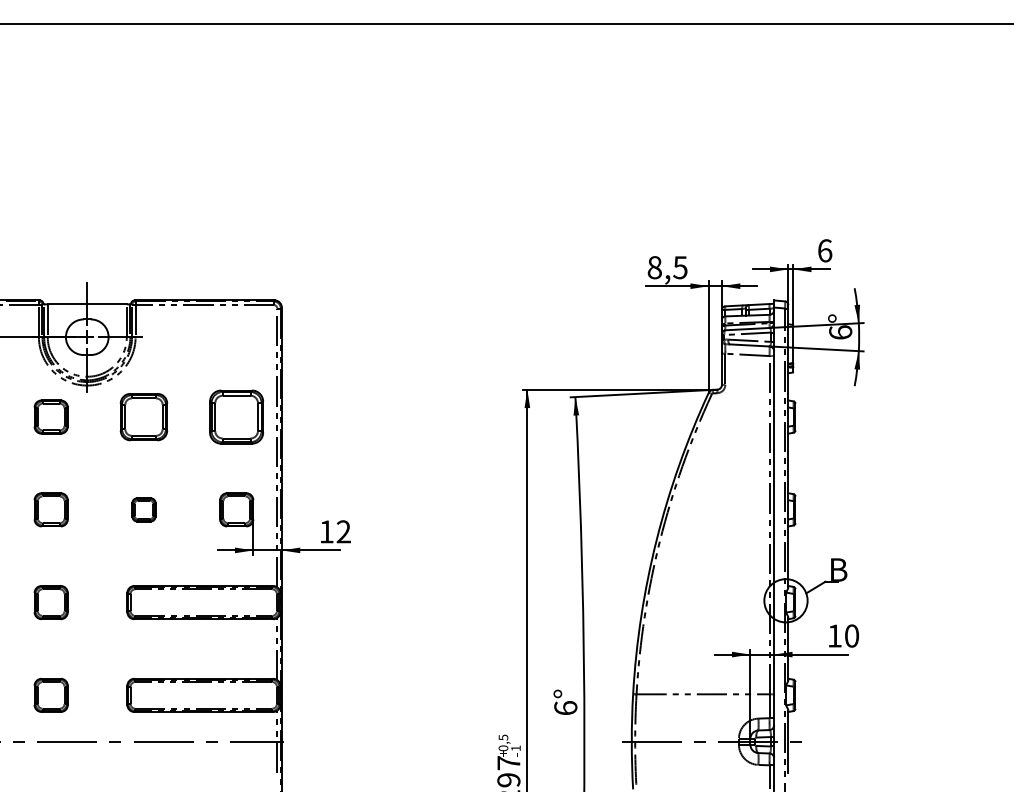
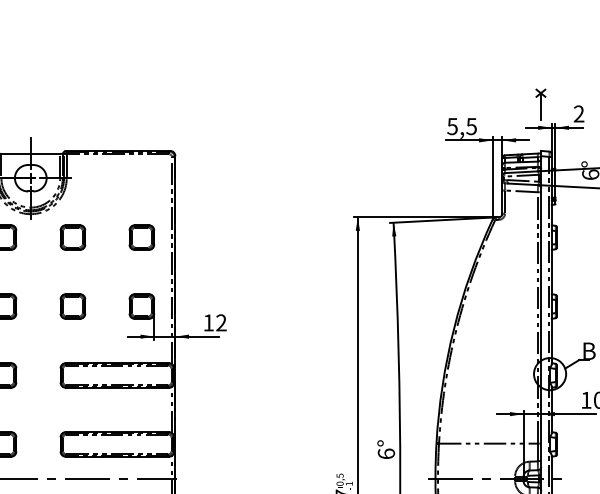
part: (773, 237) -> (540, 104), added
text: (825, 250) -> (579, 113), 6 -> 2
text: (654, 267) -> (452, 126), 8,5 -> 5,5
part: (143, 416) -> (72, 237), size x0.71
part: (236, 416) -> (141, 237), size x0.62
part: (143, 509) -> (72, 306), size x1.43

